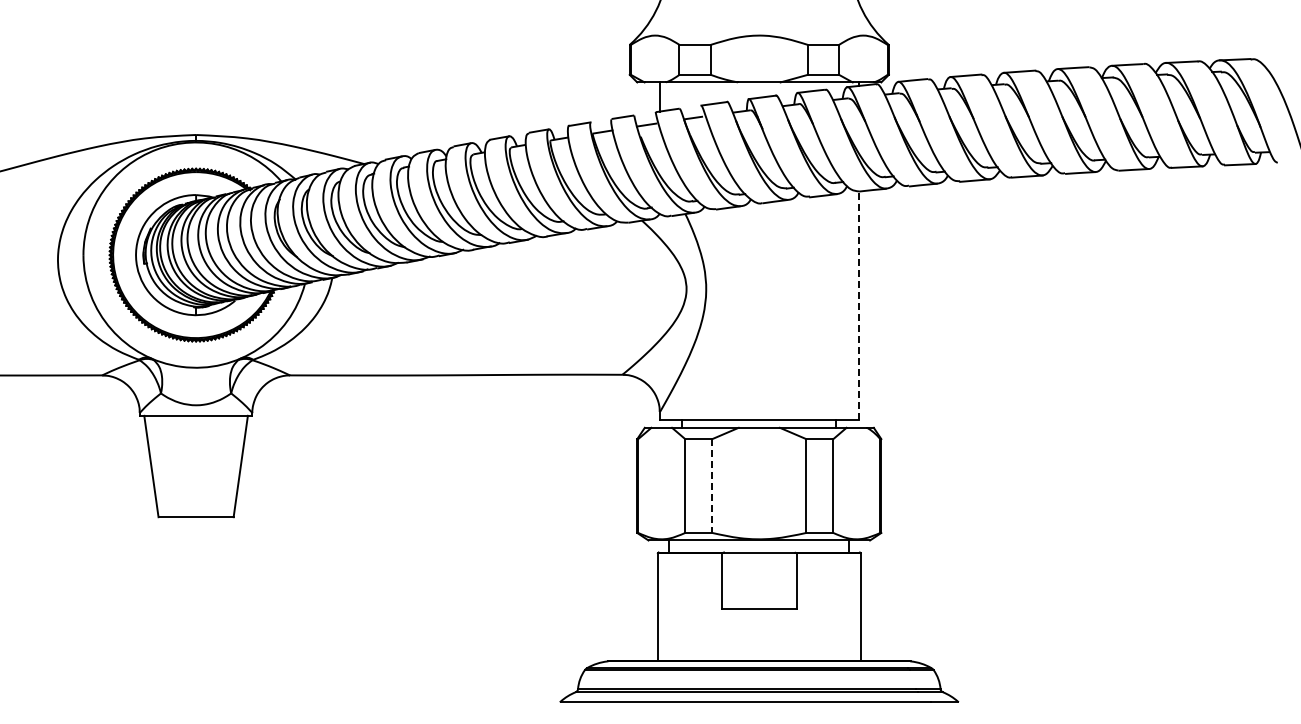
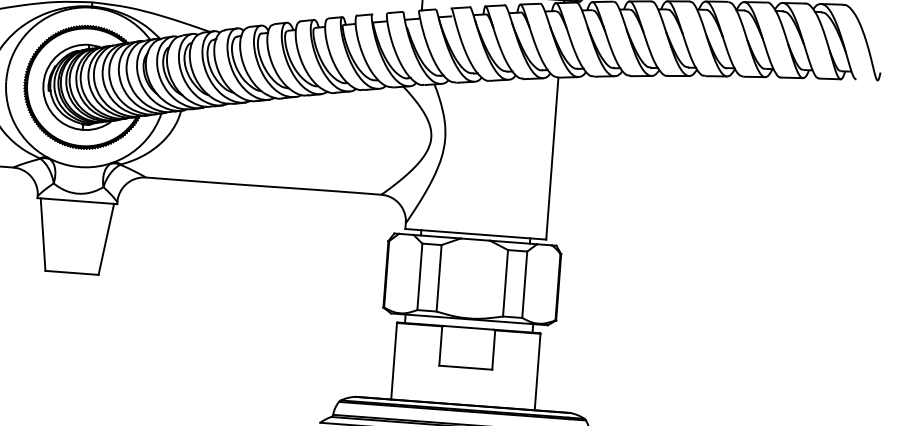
line: (858, 305) -> (552, 158), dashed -> solid
line: (712, 486) -> (439, 278), dashed -> solid

